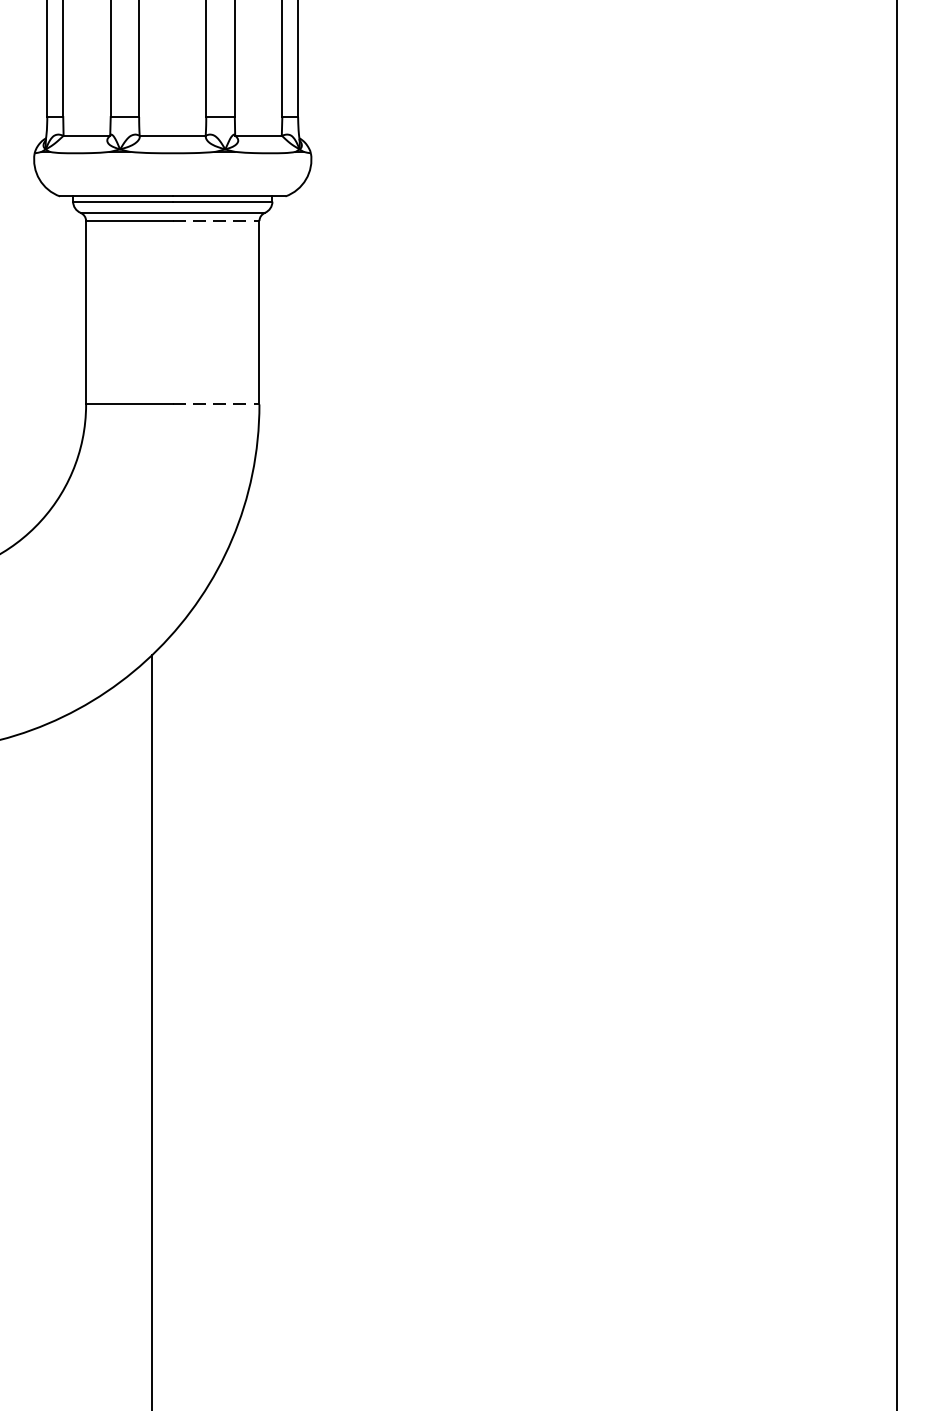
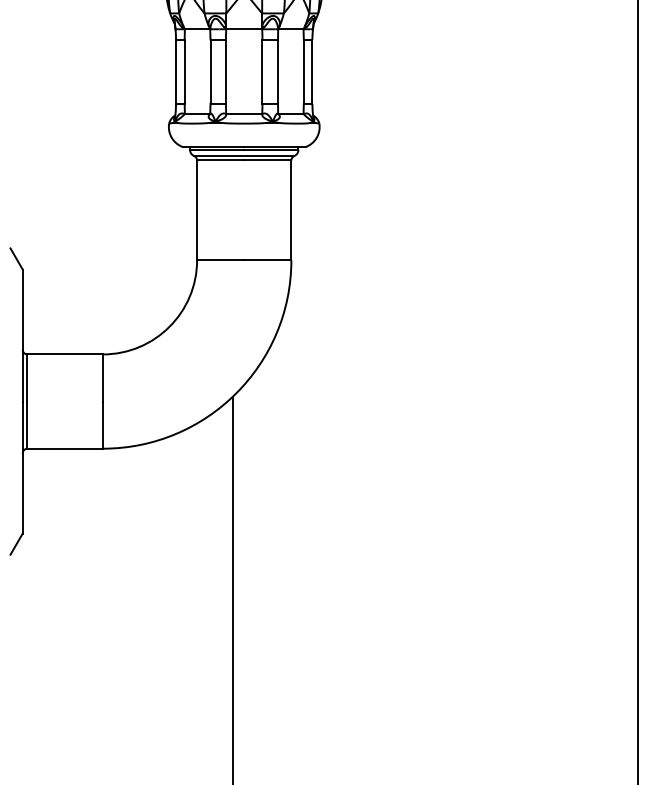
line: (215, 221) -> (267, 160), dashed -> solid
line: (215, 404) -> (267, 260), dashed -> solid

